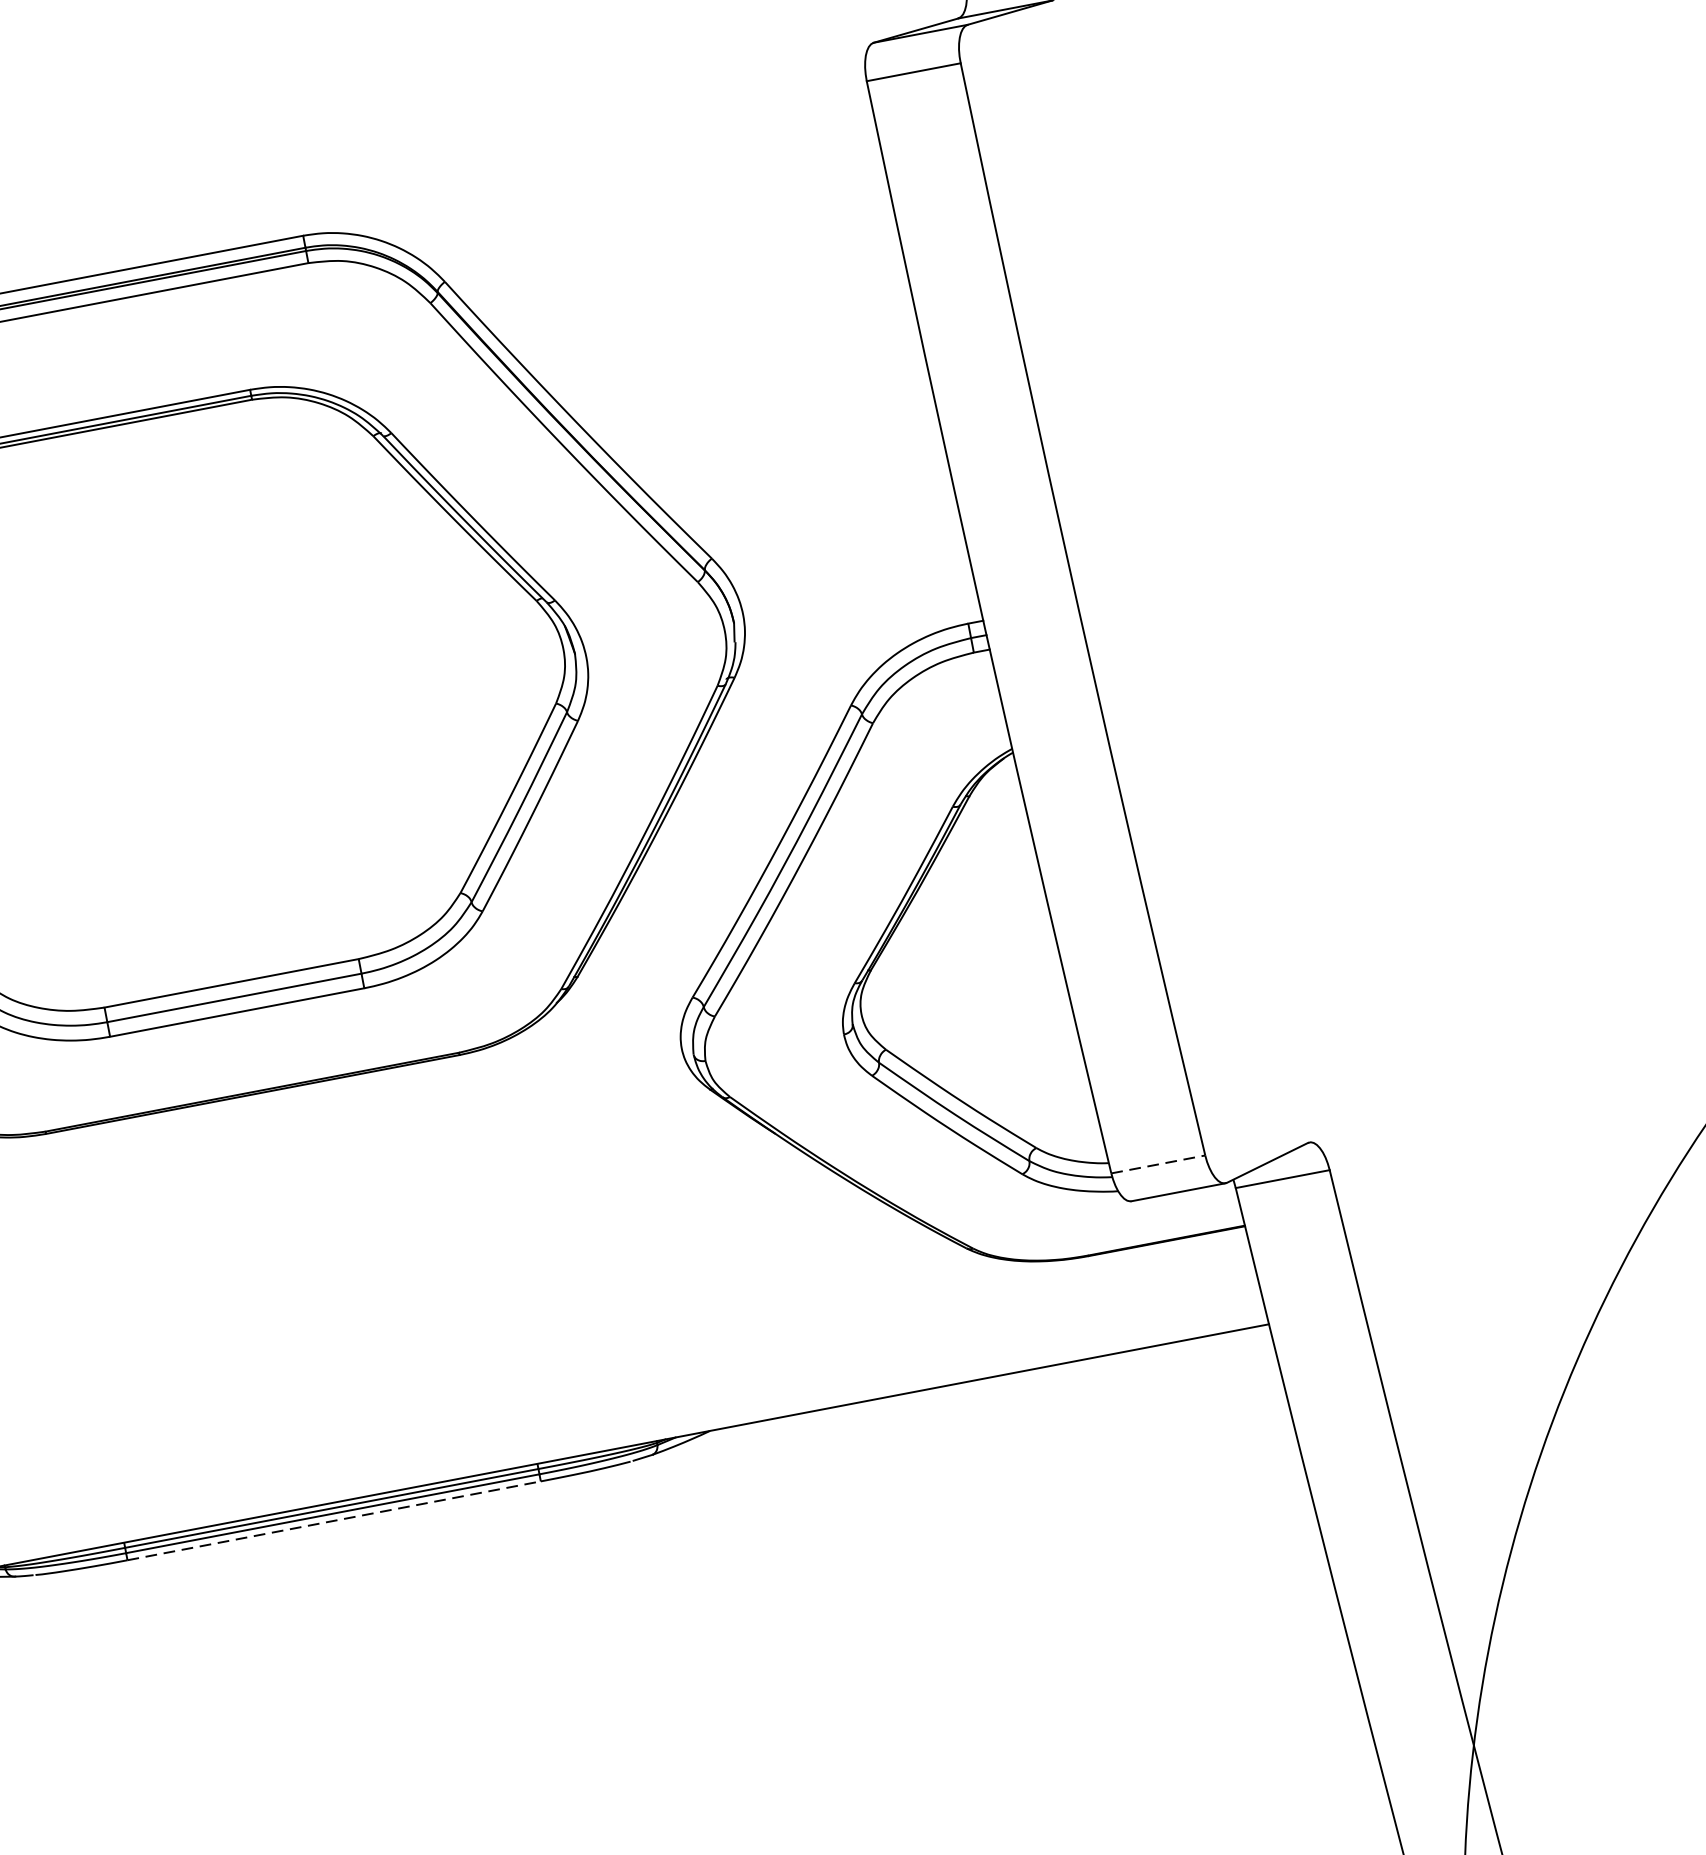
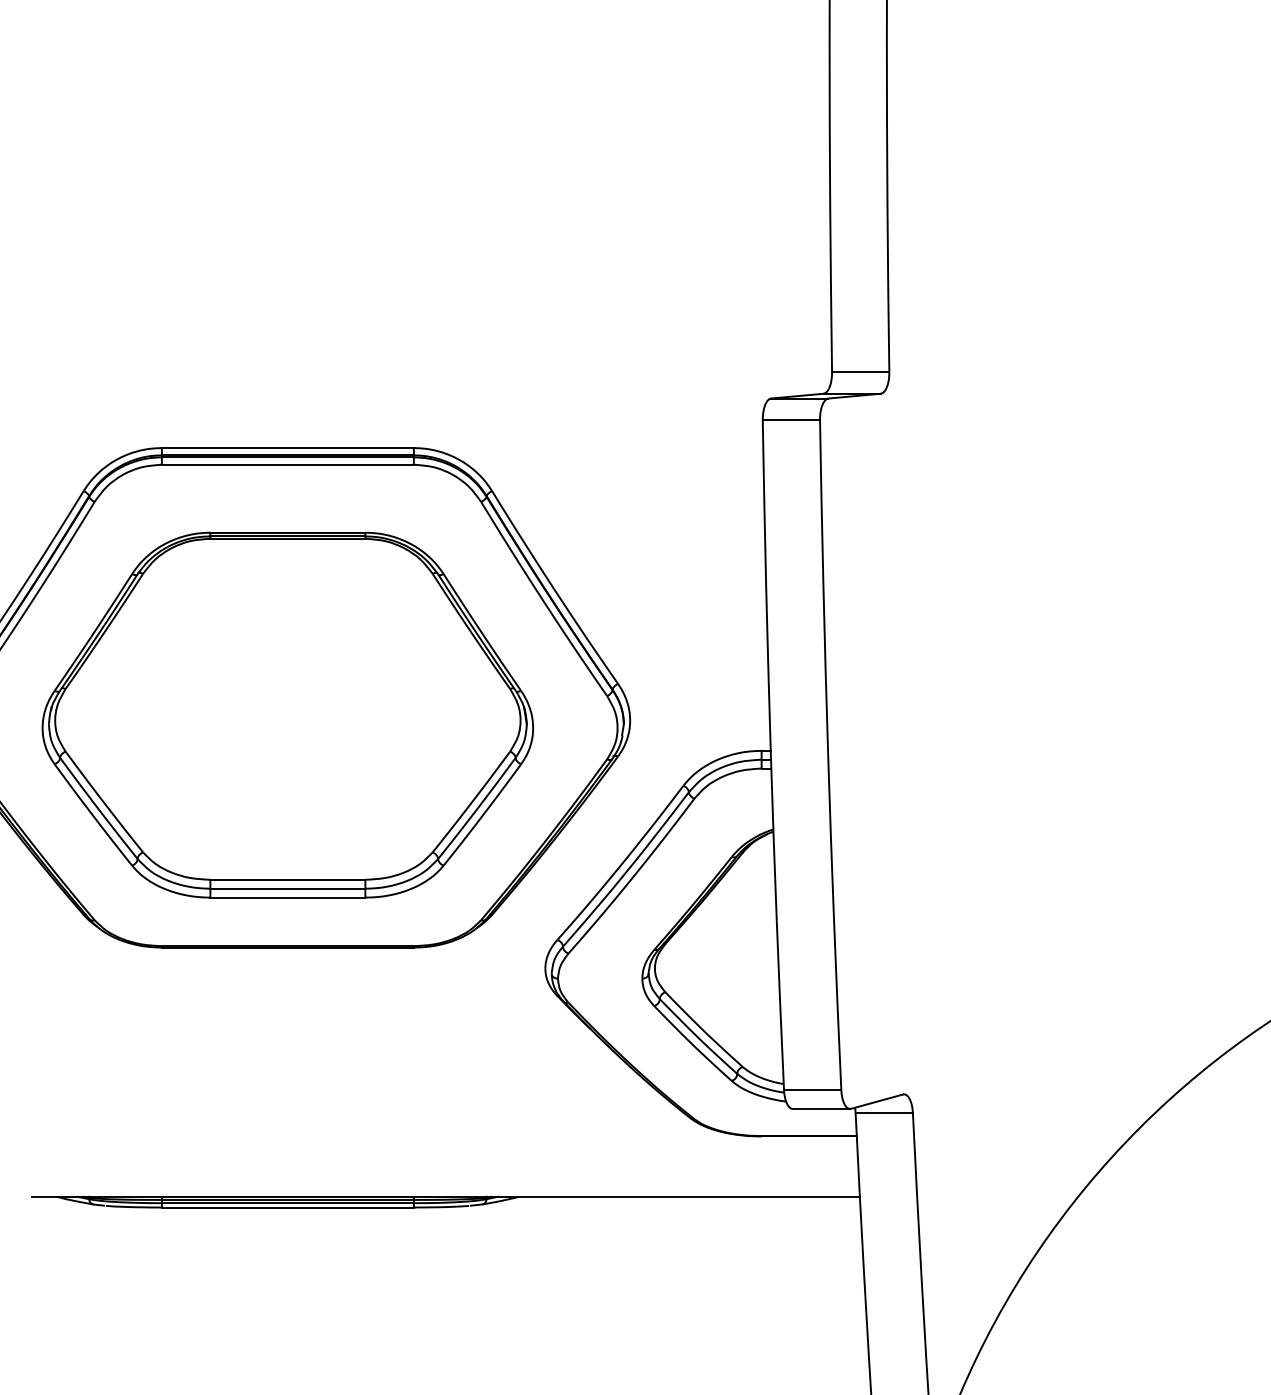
line: (1158, 1164) -> (812, 1090), dashed -> solid
line: (333, 1520) -> (287, 1207), dashed -> solid

